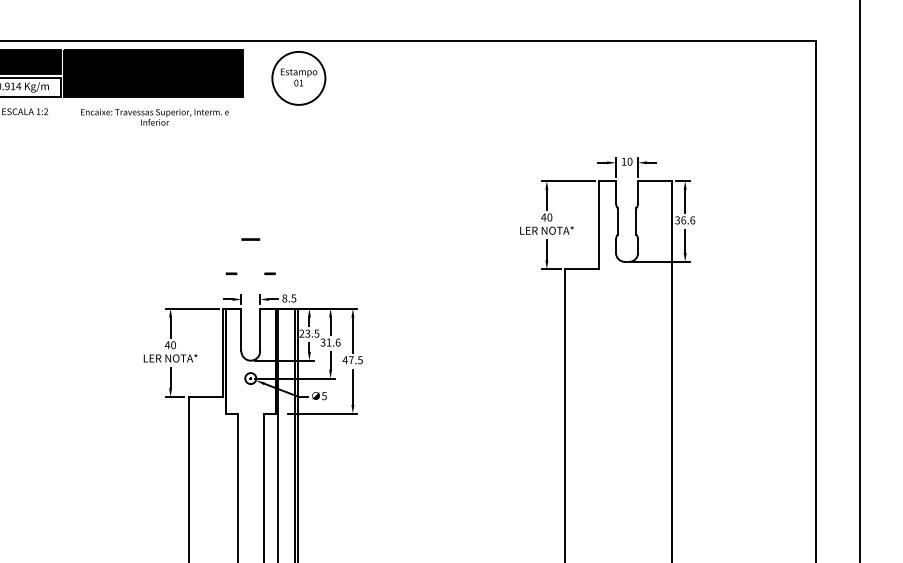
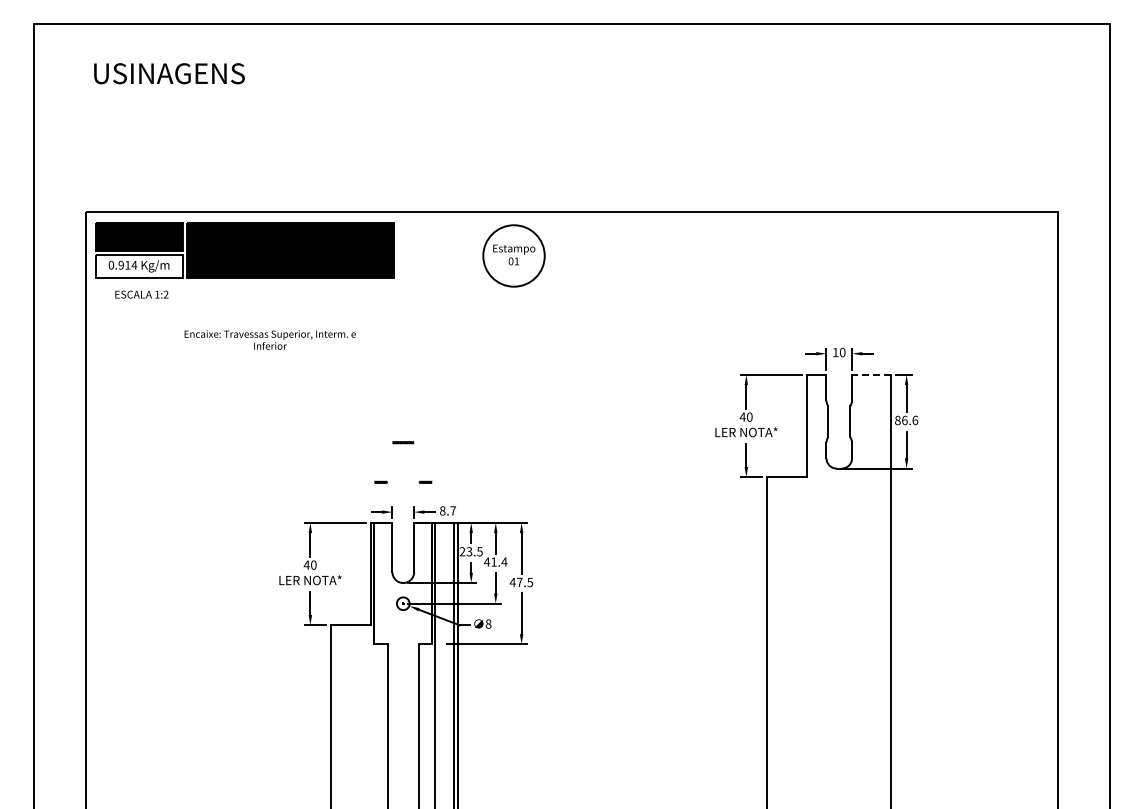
part: (298, 77) -> (513, 255), moved
text: (154, 116) -> (269, 339), moved
line: (654, 180) -> (870, 374), solid -> dashed
text: (677, 220) -> (897, 420), 36.6 -> 86.6
text: (294, 298) -> (453, 510), 8.5 -> 8.7
text: (330, 342) -> (495, 561), 31.6 -> 41.4
text: (324, 395) -> (488, 623), 5 -> 8

